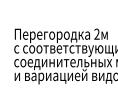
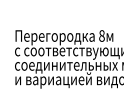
text: (96, 33) -> (101, 35), 2 -> 8

